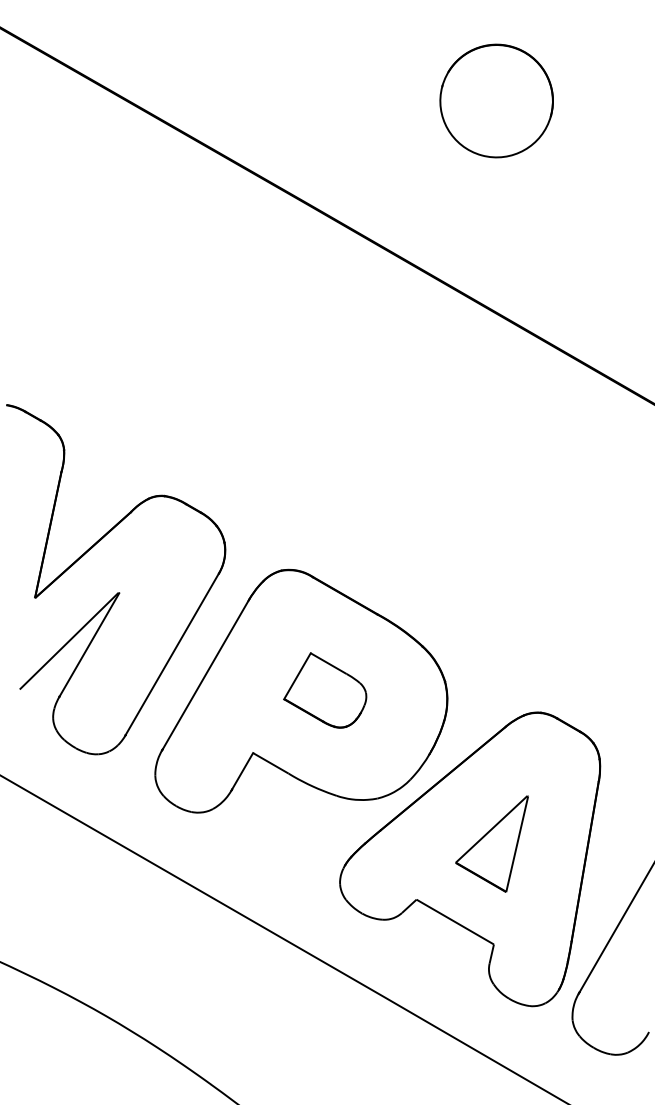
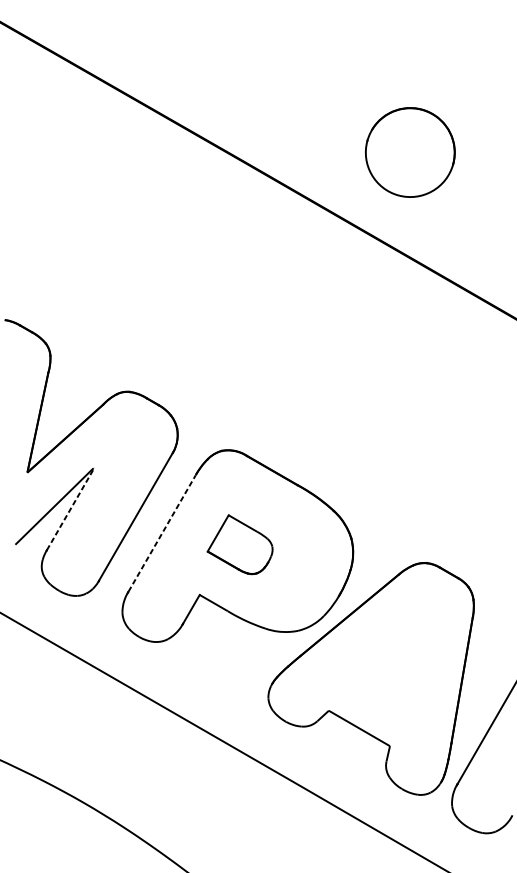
part: (496, 100) -> (410, 152), moved
line: (89, 644) -> (70, 509), solid -> dashed
line: (205, 675) -> (162, 533), solid -> dashed
part: (325, 690) -> (240, 544), moved
part: (491, 843) -> (388, 666), removed

